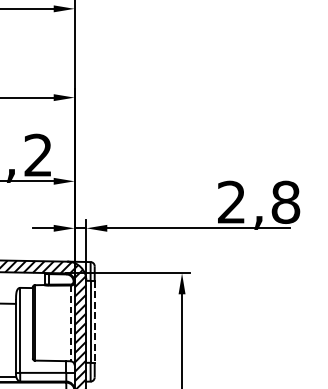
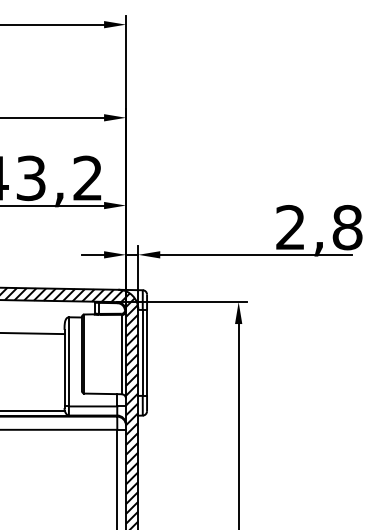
line: (95, 321) -> (147, 352), dashed -> solid
line: (70, 323) -> (121, 354), dashed -> solid

